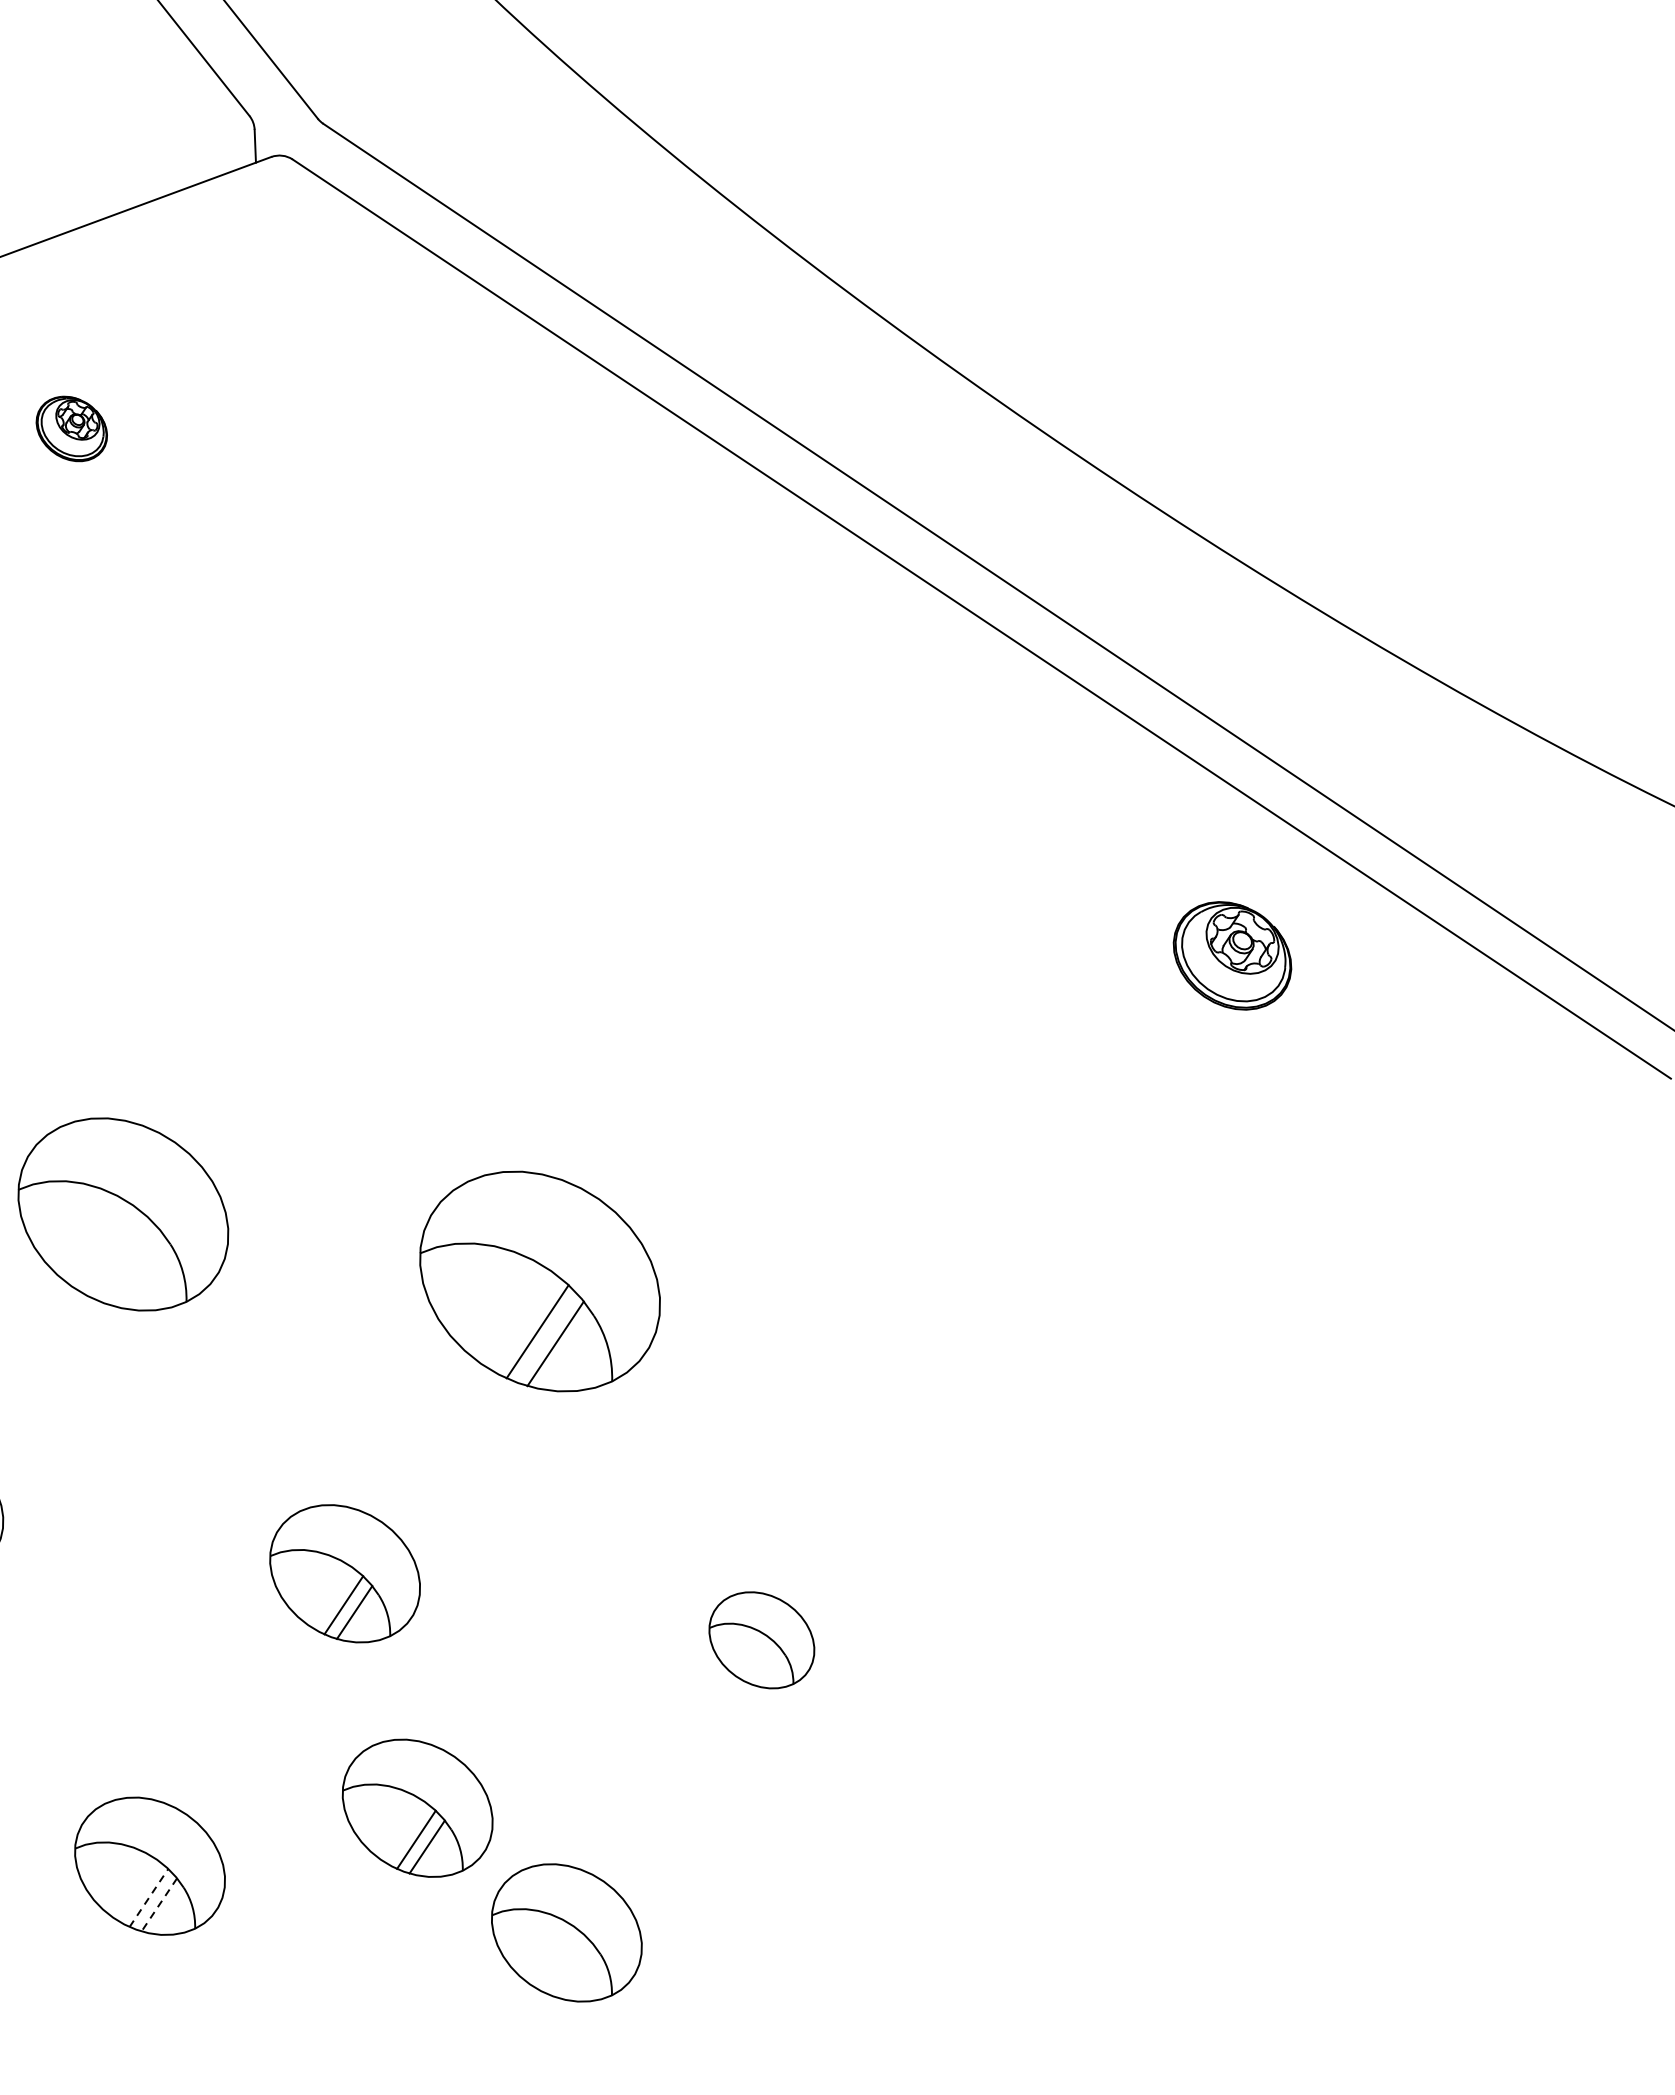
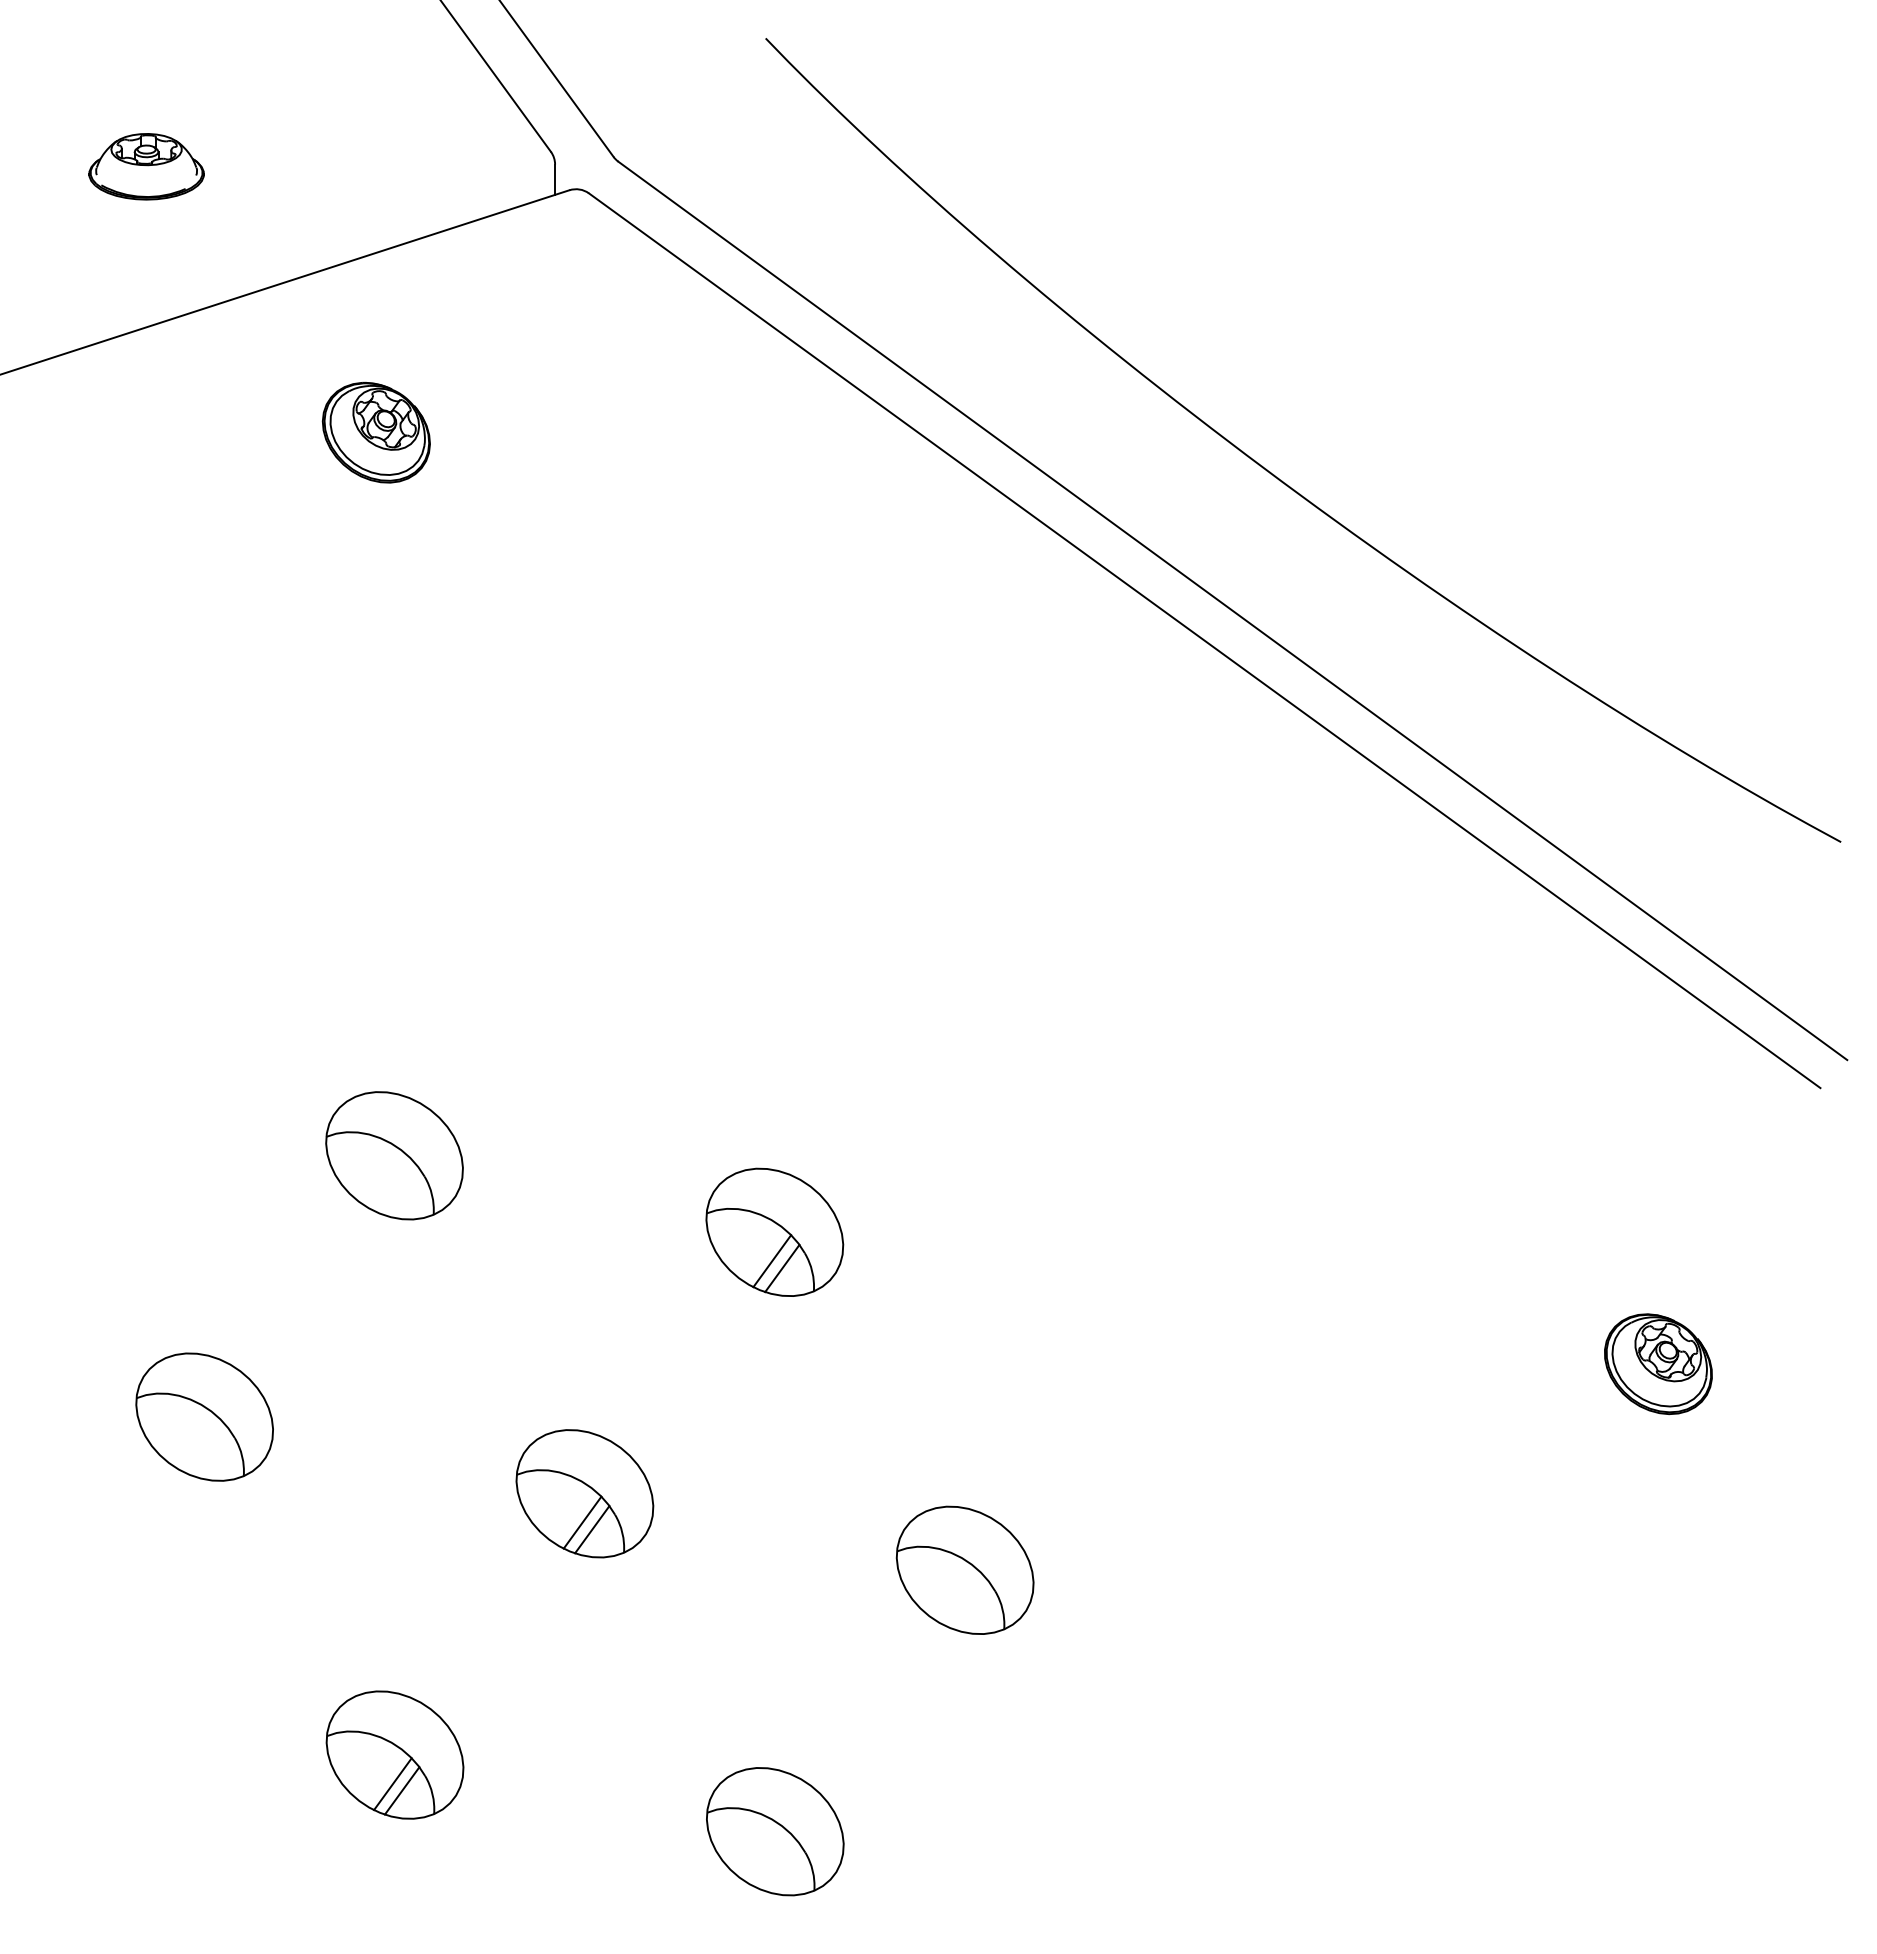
part: (71, 428) -> (375, 432), size x1.67
part: (1232, 955) -> (1658, 1363), moved
part: (123, 1214) -> (394, 1155), size x0.71
part: (539, 1280) -> (774, 1231), size x0.62
part: (761, 1639) -> (964, 1569), size x1.43
part: (417, 1808) -> (642, 1711), removed
line: (149, 1897) -> (393, 1783), dashed -> solid
line: (158, 1905) -> (401, 1791), dashed -> solid

